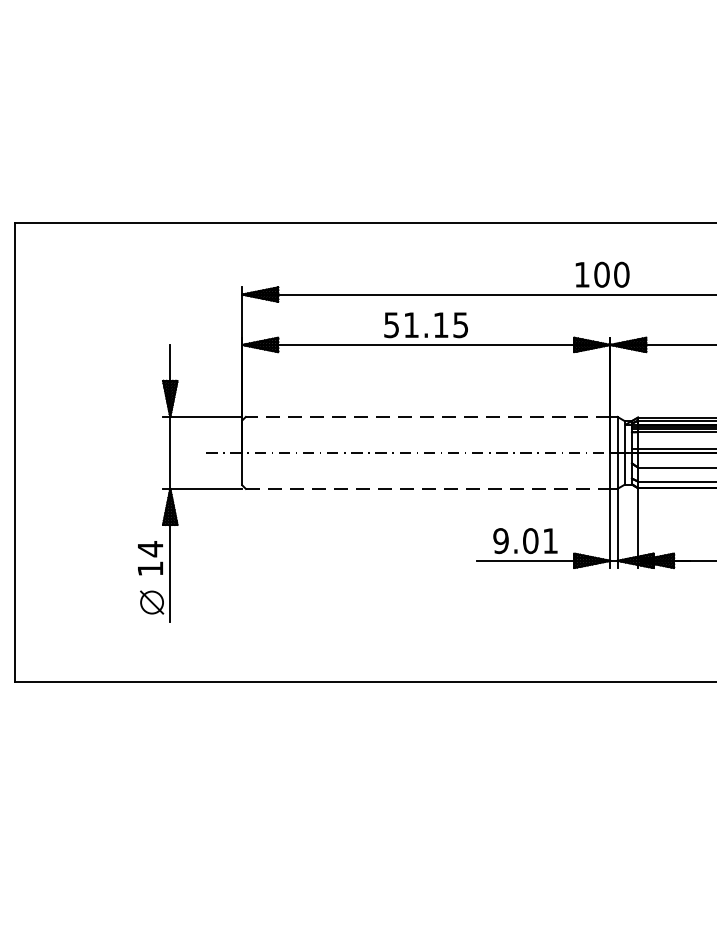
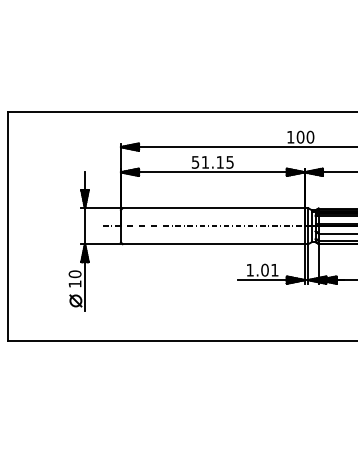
line: (427, 417) -> (213, 208), dashed -> solid
line: (429, 489) -> (214, 244), dashed -> solid
text: (499, 539) -> (249, 269), 9.01 -> 1.01
text: (149, 549) -> (74, 274), 14 -> 10

